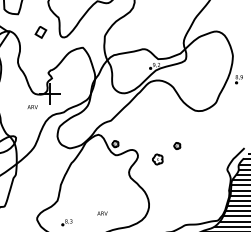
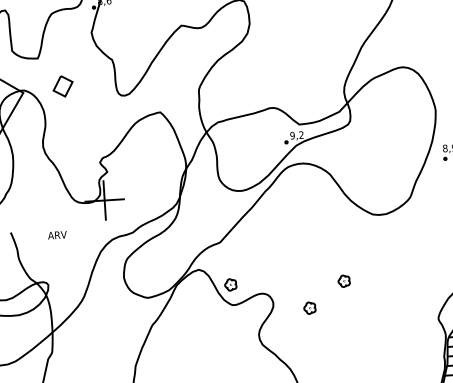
part: (40, 32) -> (62, 86), moved
text: (32, 107) -> (57, 235), moved
part: (157, 159) -> (309, 308), size x0.62

